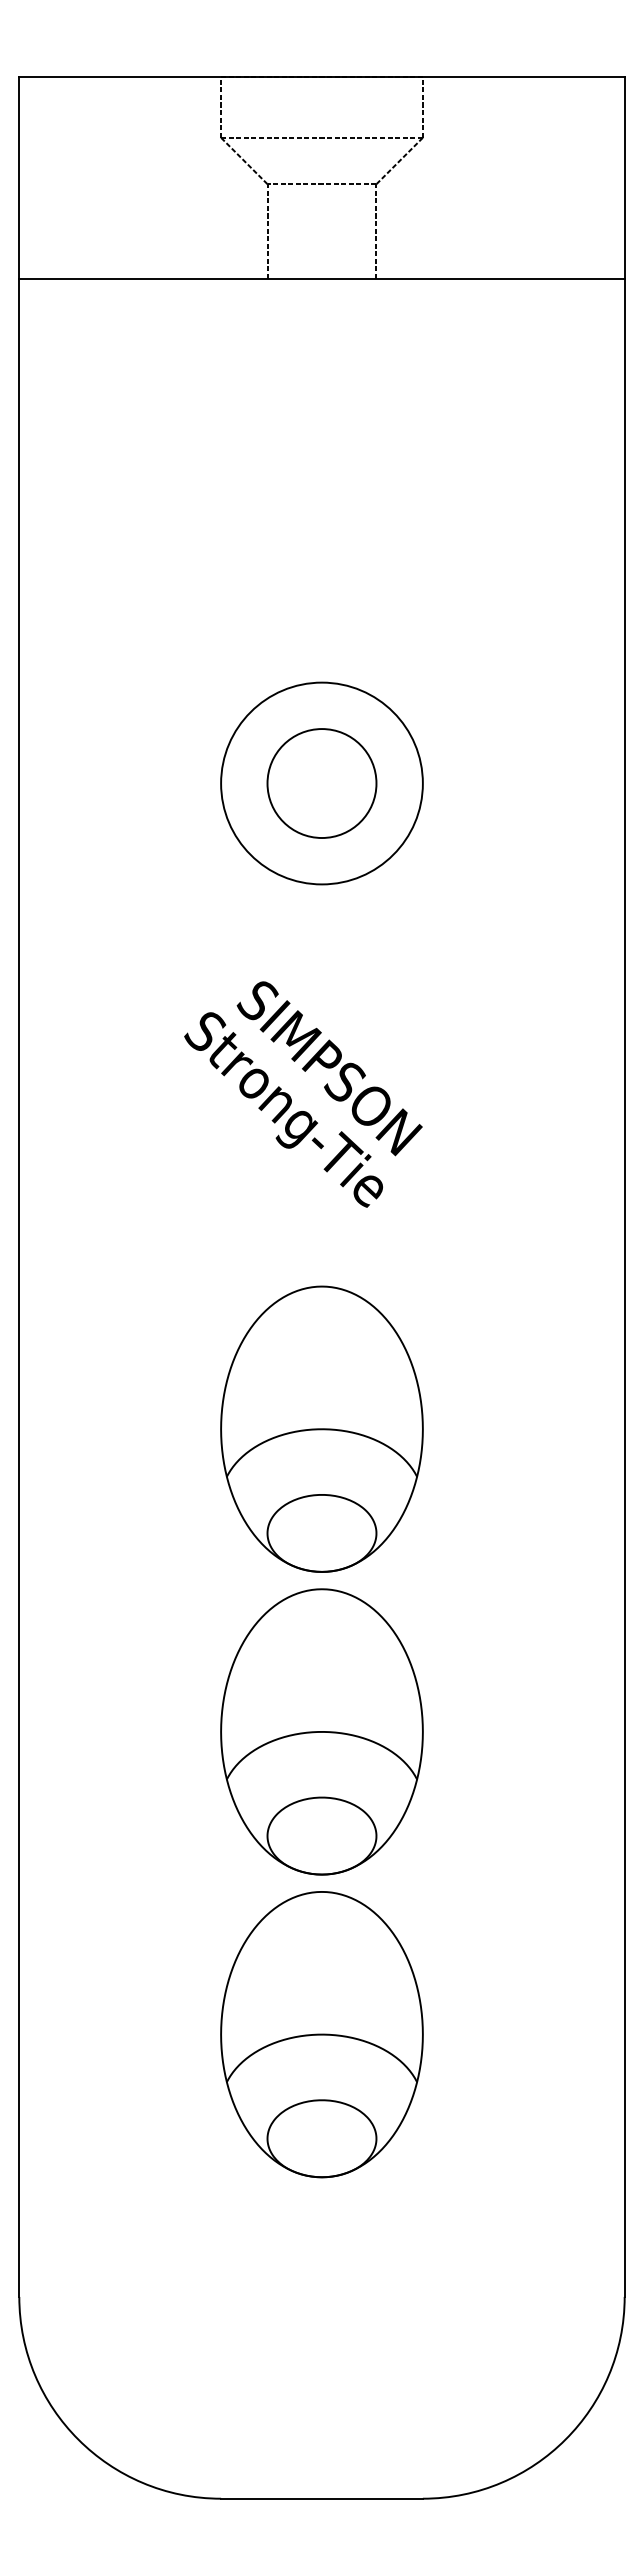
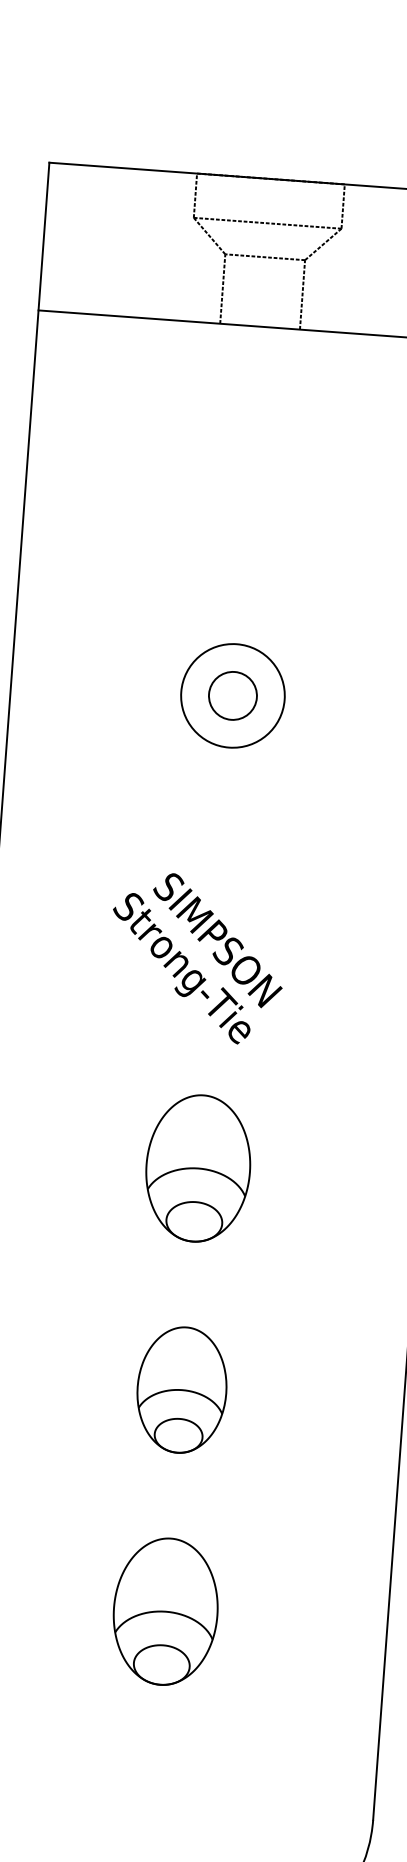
circle: (321, 783) -> (232, 695), size x0.6
circle: (321, 783) -> (232, 695), size x0.7
text: (303, 1094) -> (197, 958), moved
part: (321, 1428) -> (197, 1167), size x0.7
part: (321, 1731) -> (181, 1389), size x0.6
part: (321, 2034) -> (165, 1611), size x0.7

